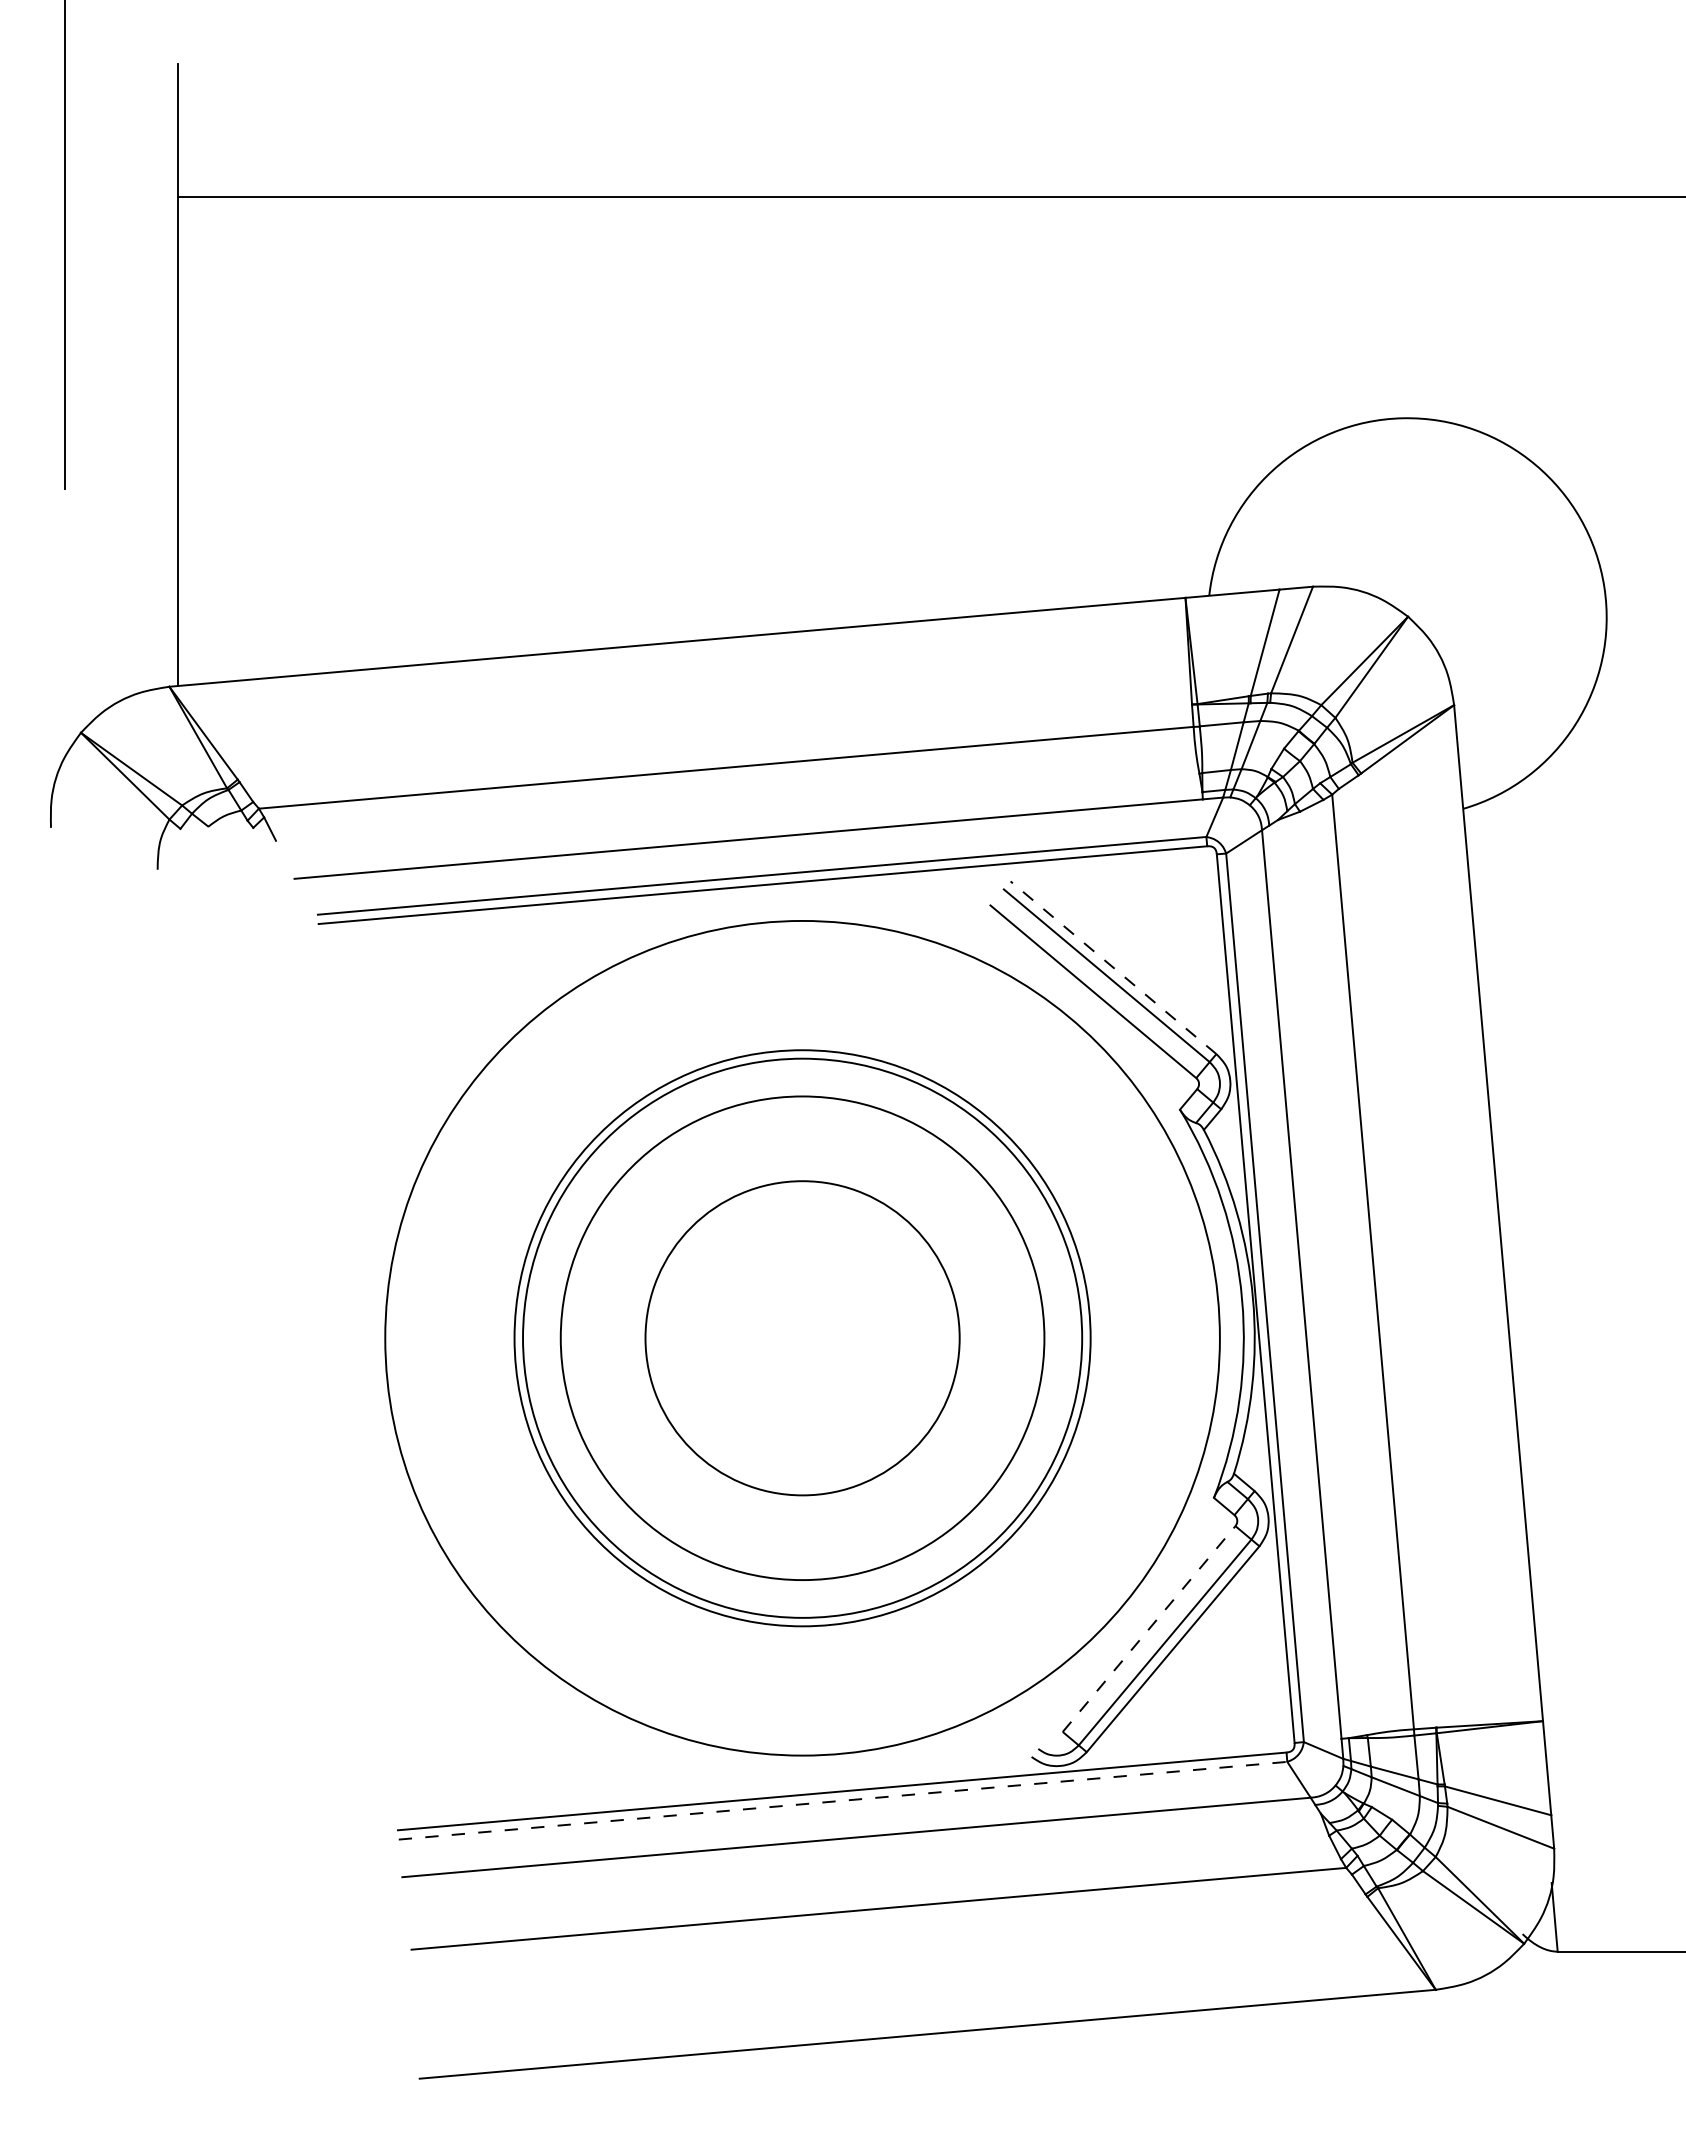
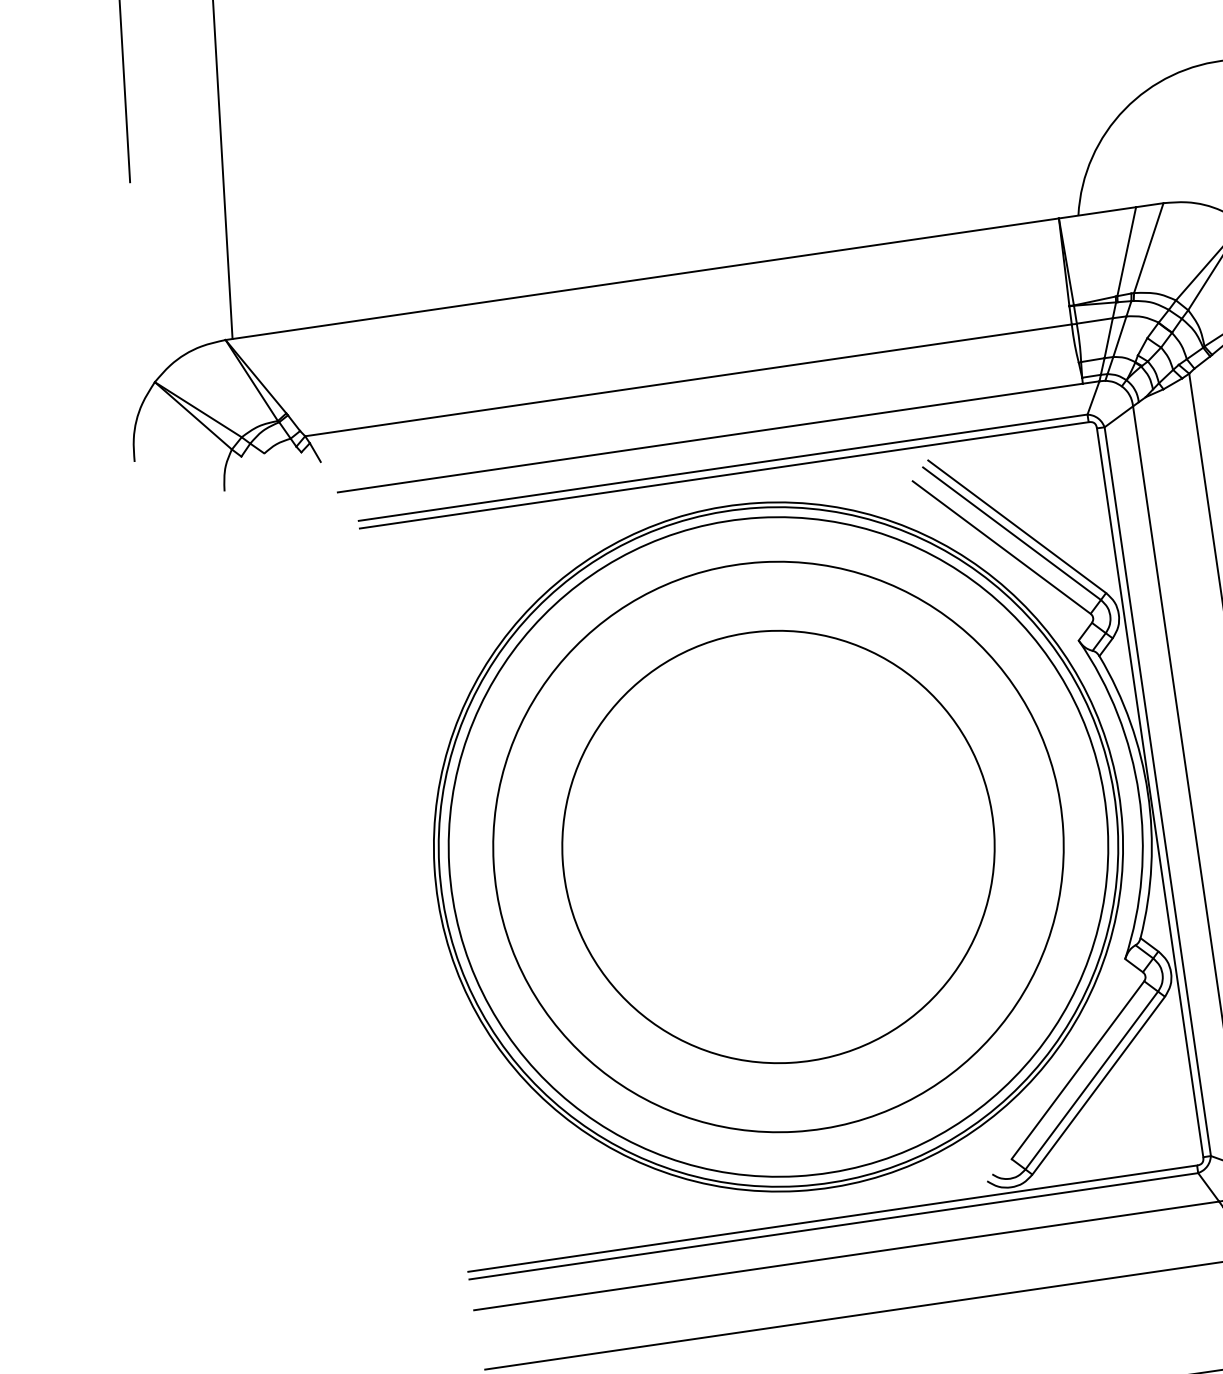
line: (1113, 967) -> (1017, 526), dashed -> solid
circle: (802, 1337) -> (778, 846), size x1.43
circle: (802, 1337) -> (778, 846), size x1.43
circle: (802, 1337) -> (778, 846), size x1.43
circle: (802, 1338) -> (778, 847), size x1.67
line: (1149, 1628) -> (1078, 1069), dashed -> solid
line: (843, 1800) -> (834, 1226), dashed -> solid

